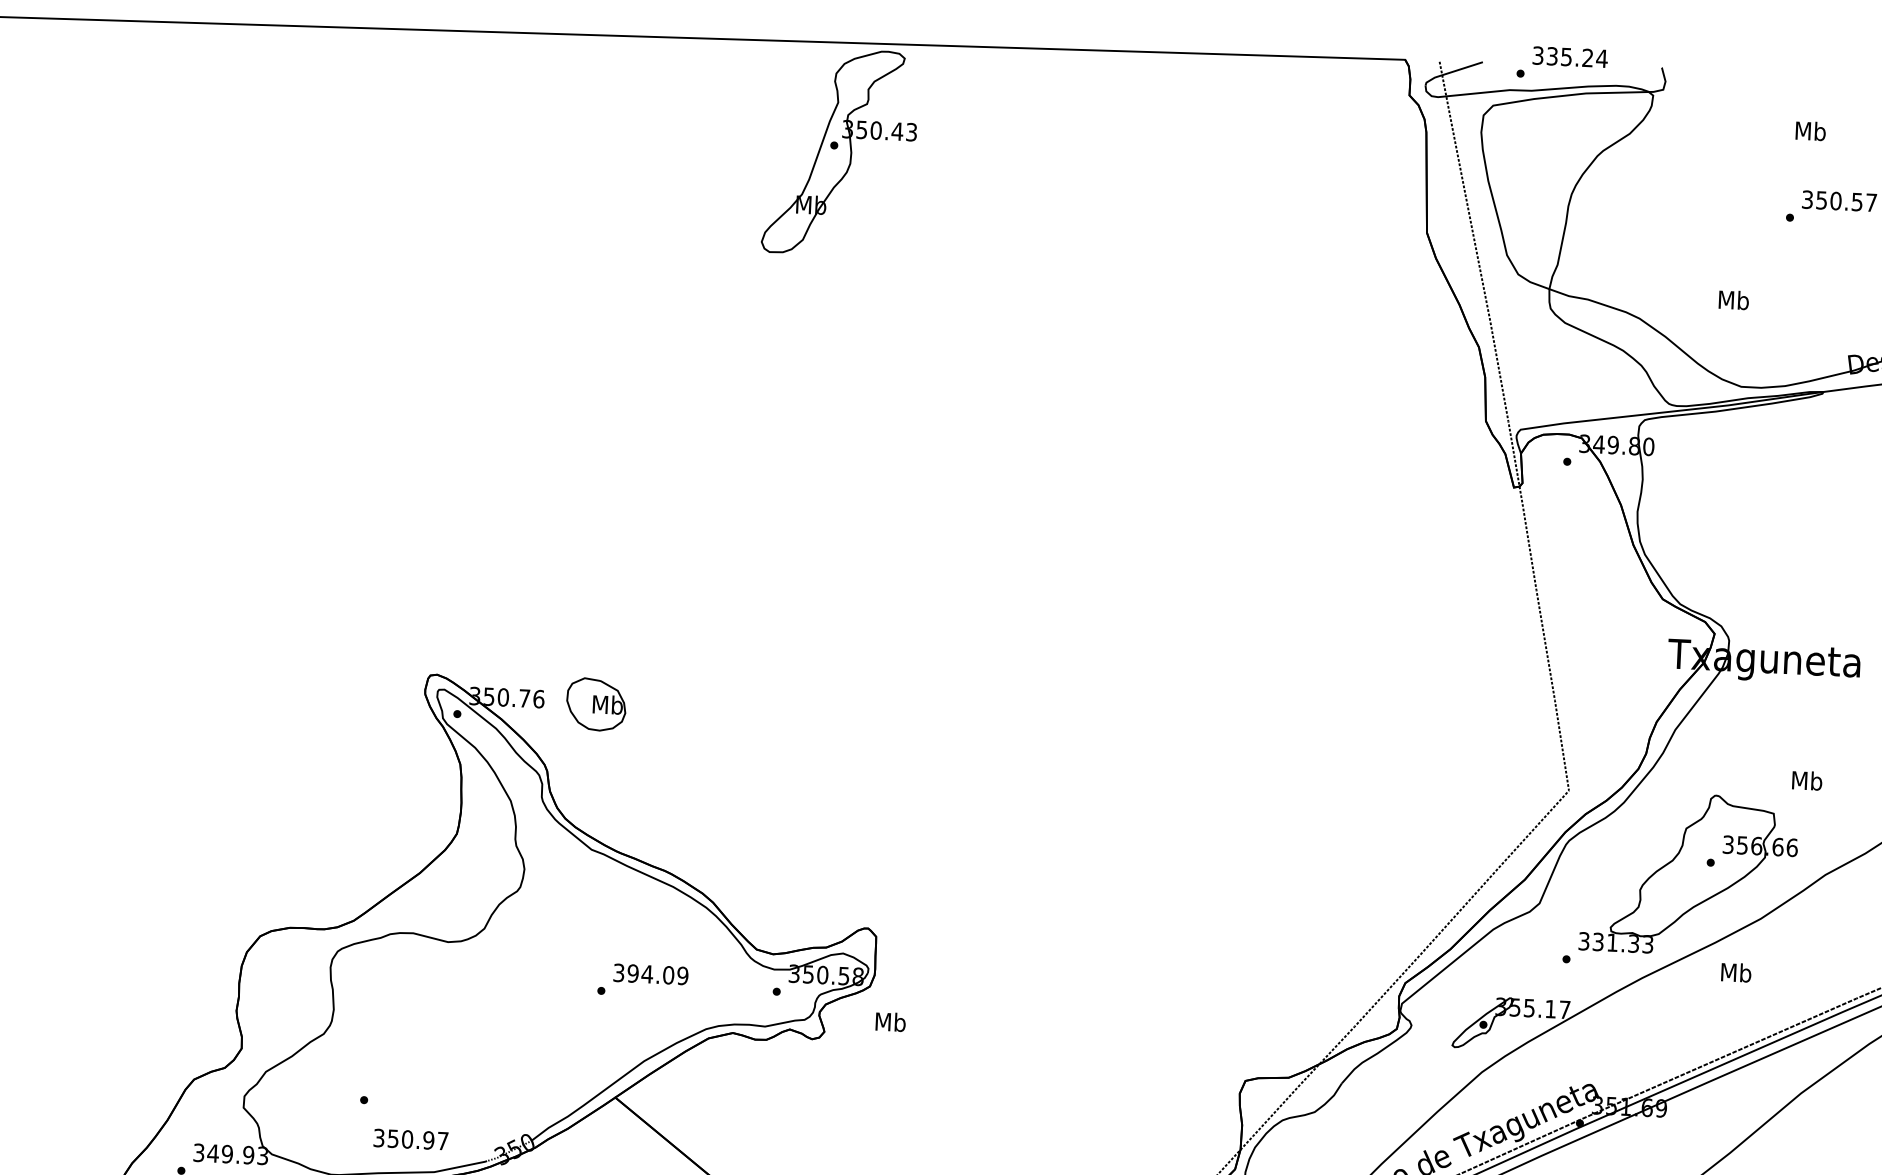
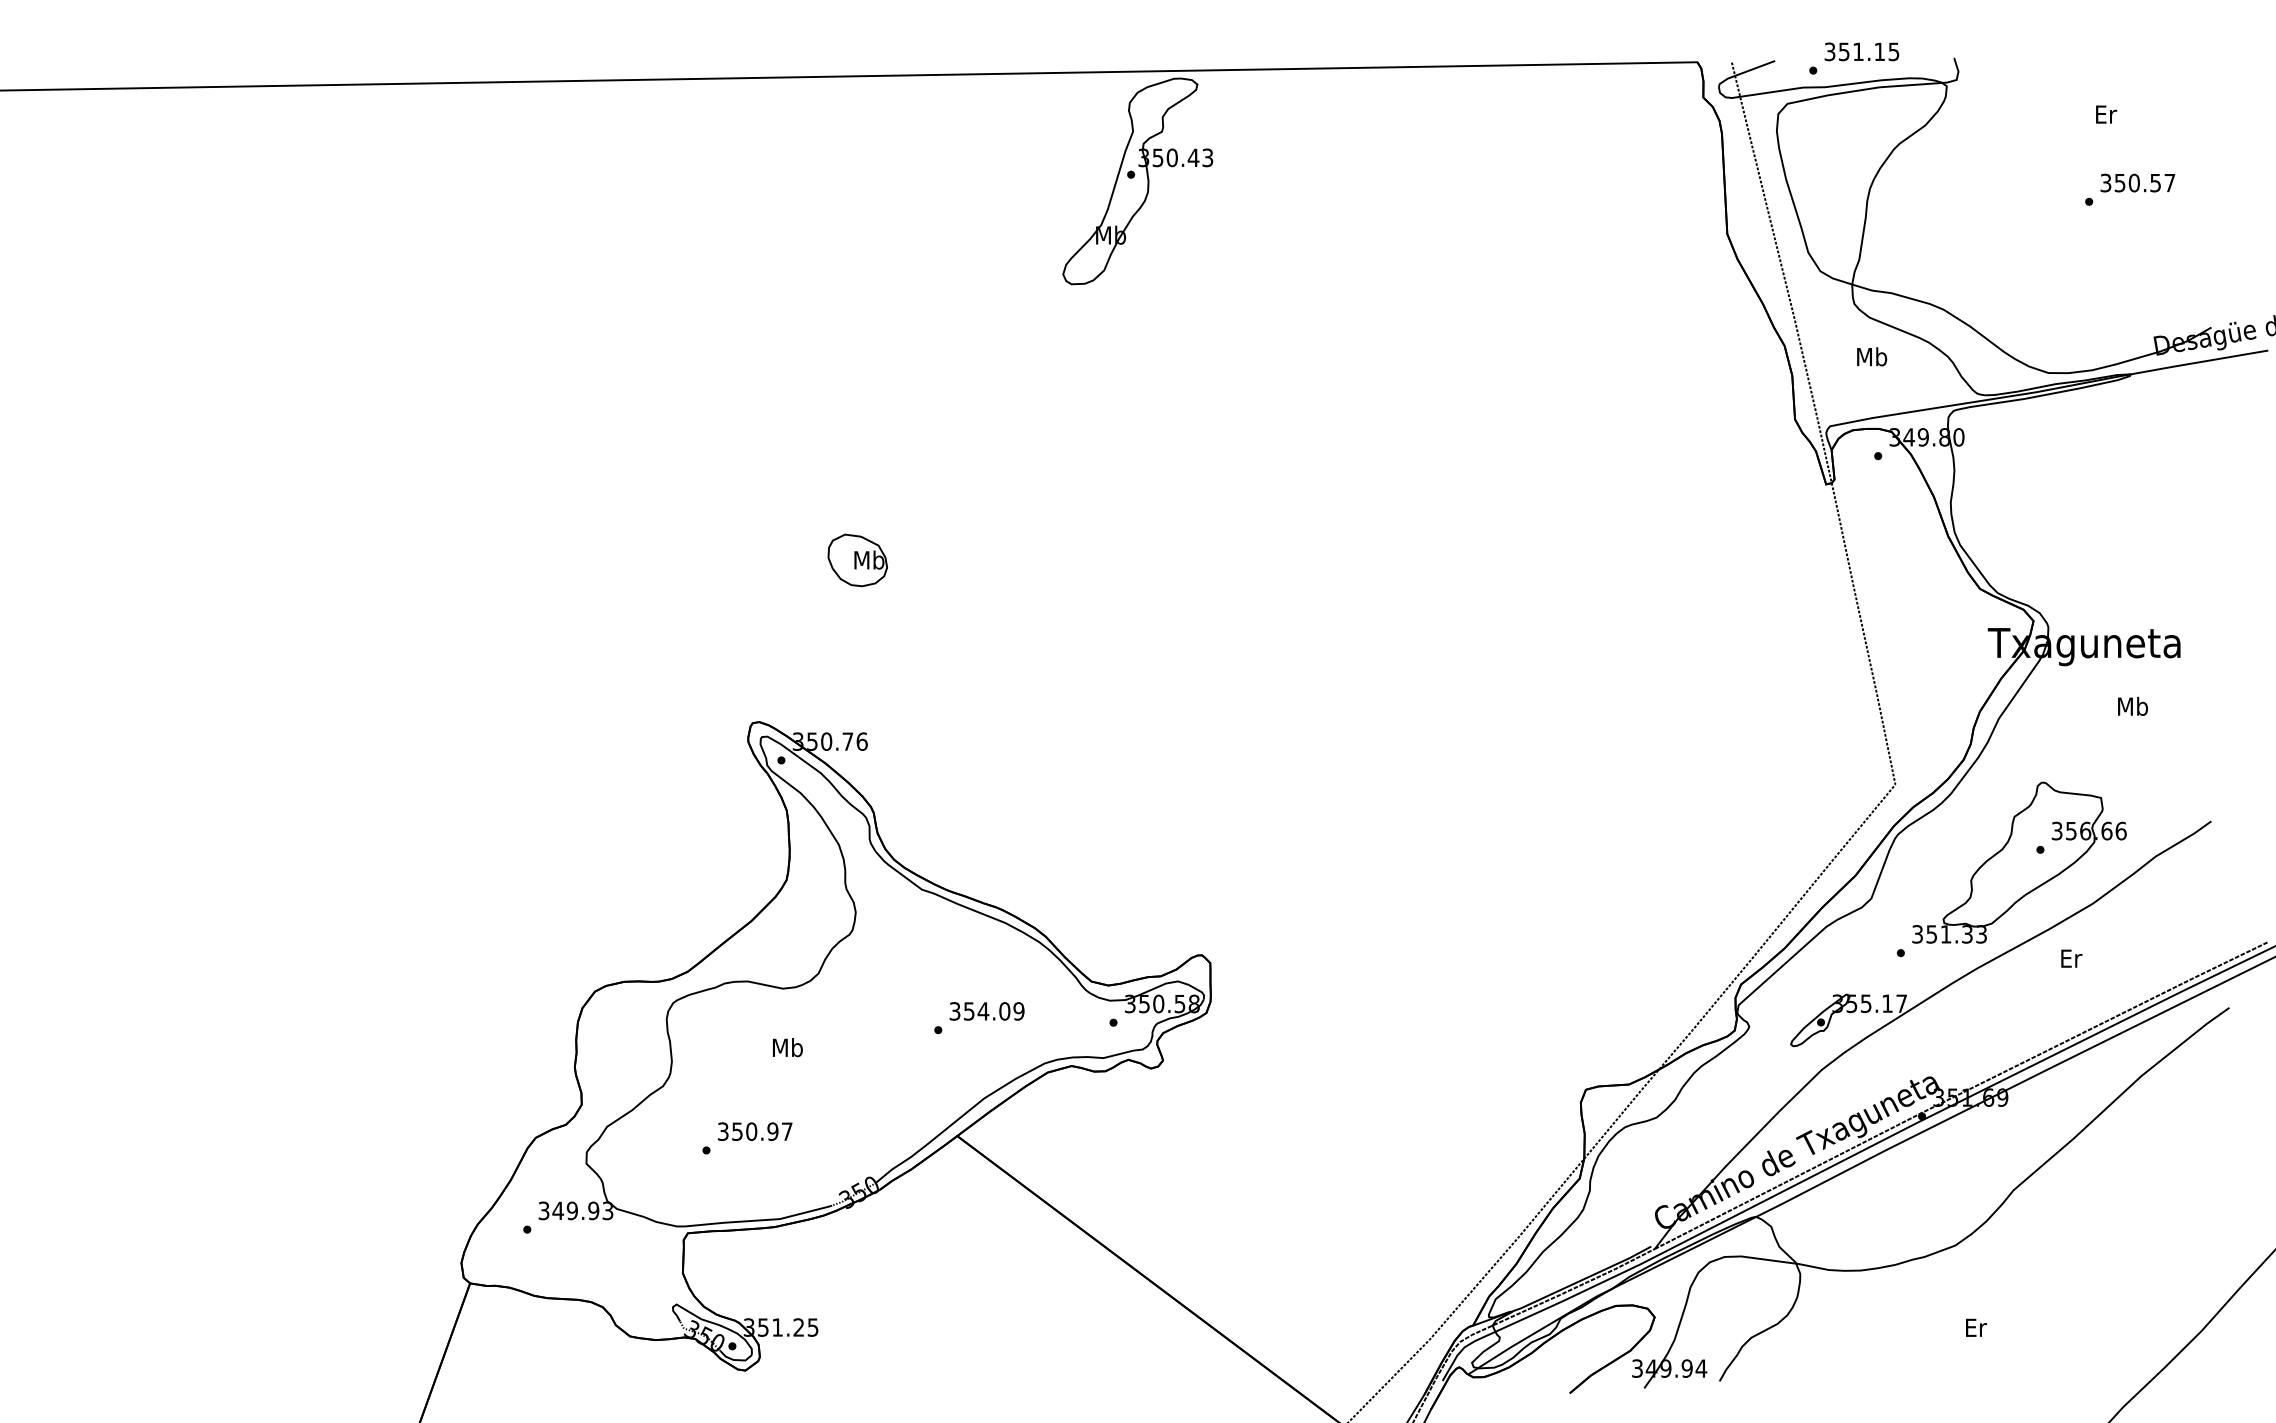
text: (1577, 57) -> (1869, 51), 335.24 -> 351.15
text: (1810, 130) -> (2105, 113), Mb -> Er
text: (1734, 299) -> (1872, 356), moved
part: (596, 704) -> (857, 560), moved
text: (1806, 779) -> (2132, 705), moved
text: (1599, 941) -> (1932, 933), 331.33 -> 351.33
text: (1736, 971) -> (2071, 957), Mb -> Er
text: (632, 973) -> (968, 1011), 394.09 -> 354.09
text: (890, 1021) -> (787, 1047), moved
text: (411, 1139) -> (755, 1131), moved

